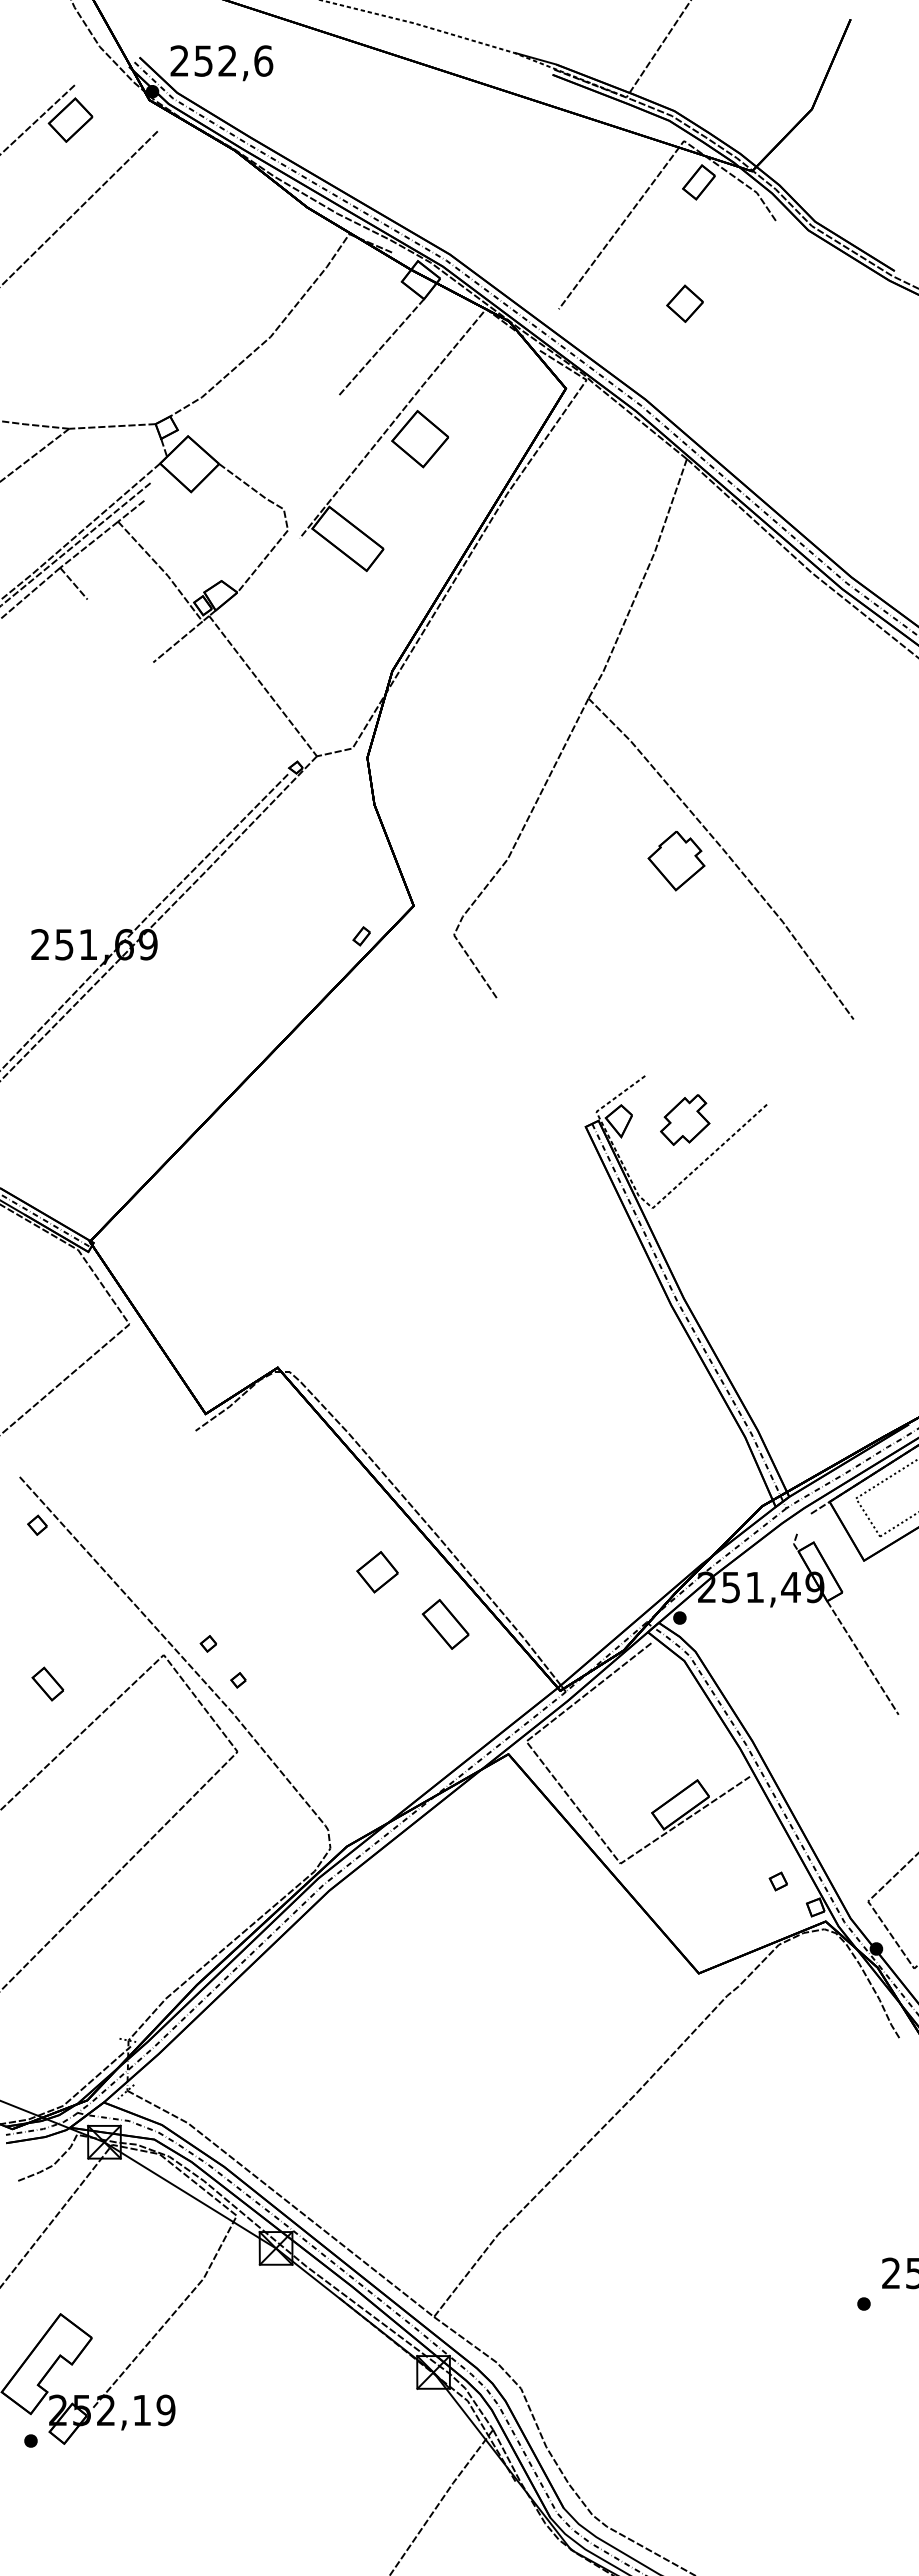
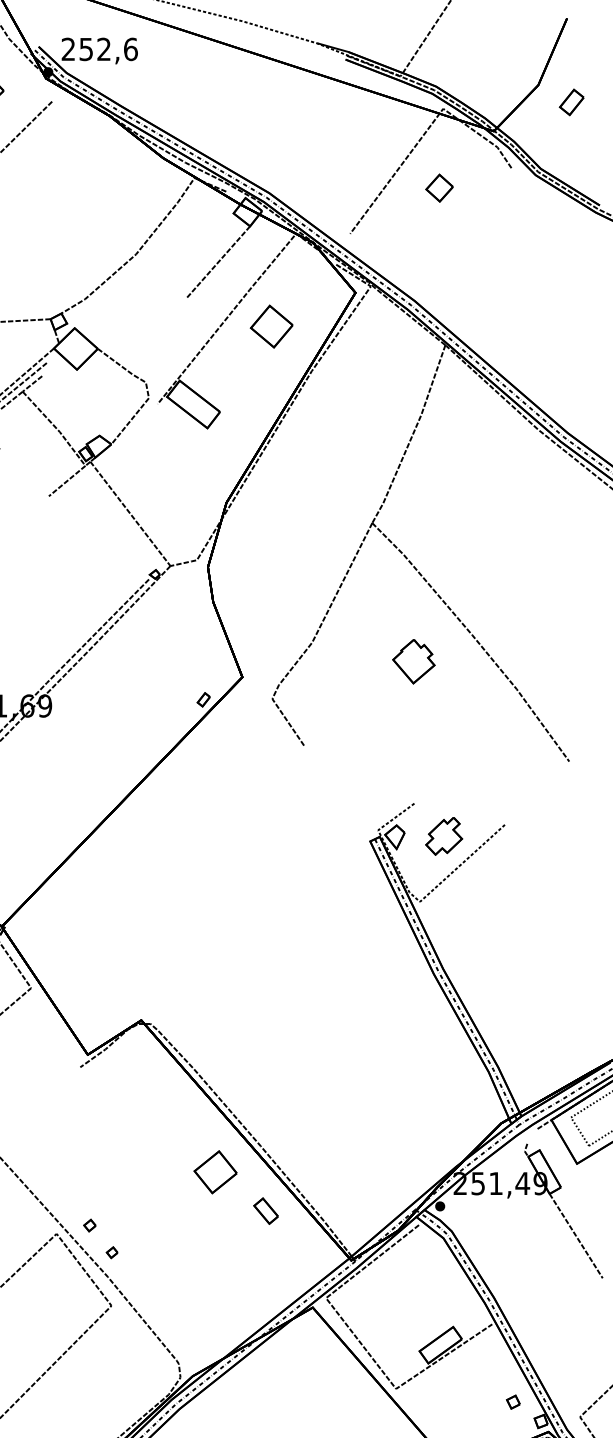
part: (698, 182) -> (571, 102), moved
part: (684, 303) -> (439, 187), moved
part: (420, 439) -> (271, 326), moved
part: (676, 861) -> (413, 662), moved
part: (377, 1572) -> (215, 1172), size x1.4
part: (445, 1624) -> (266, 1211), size x0.7

